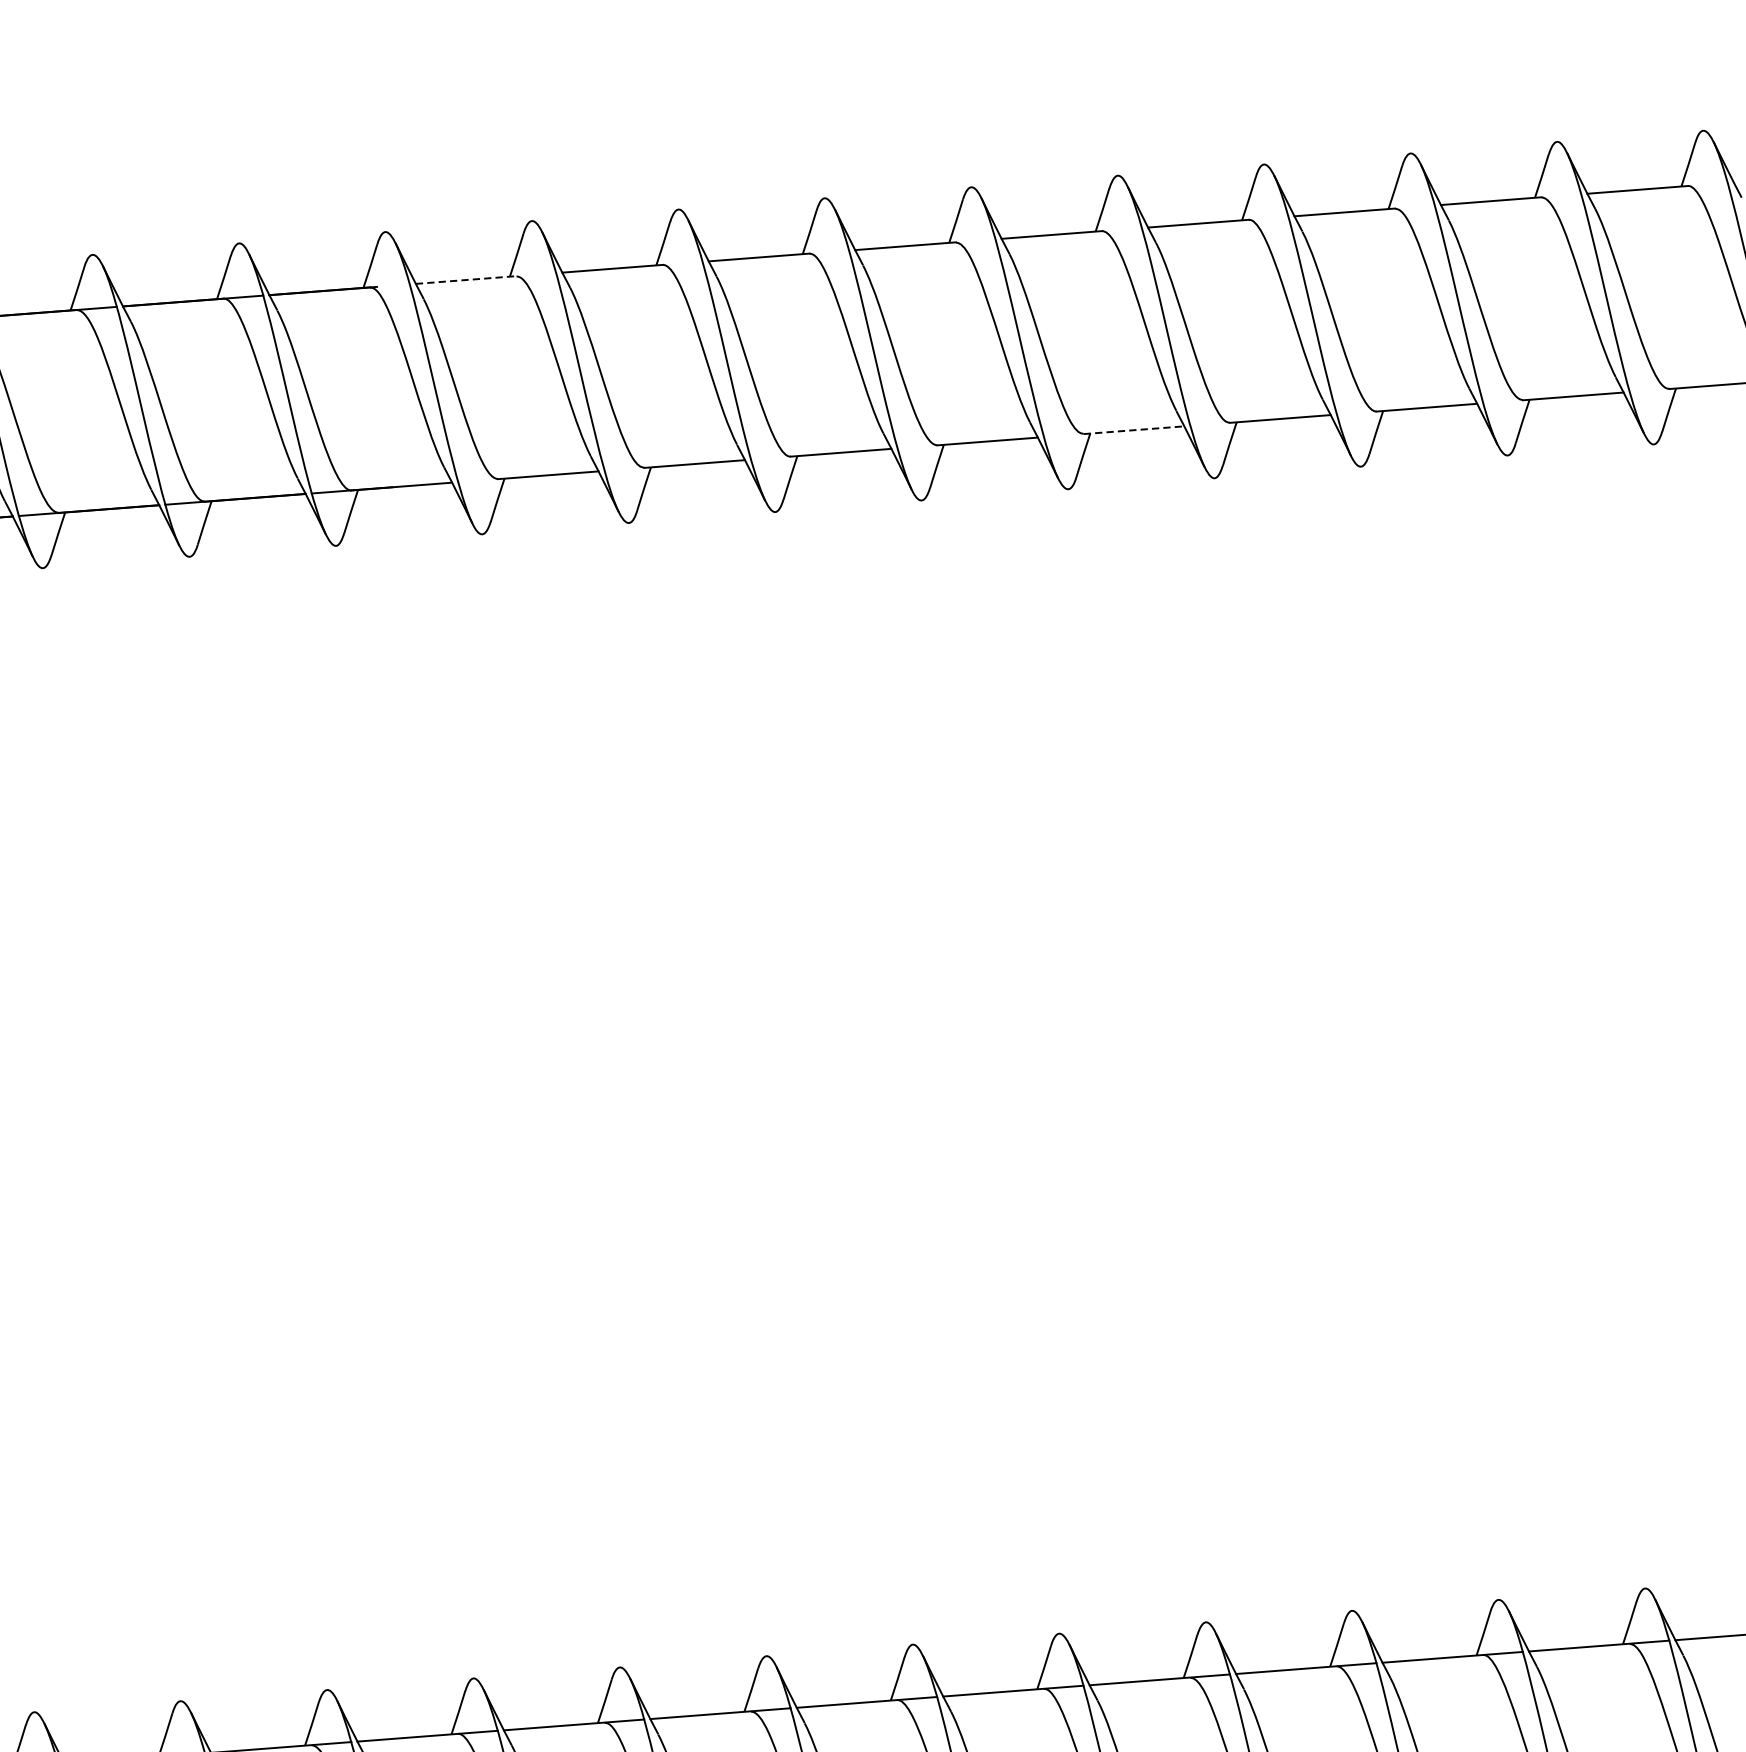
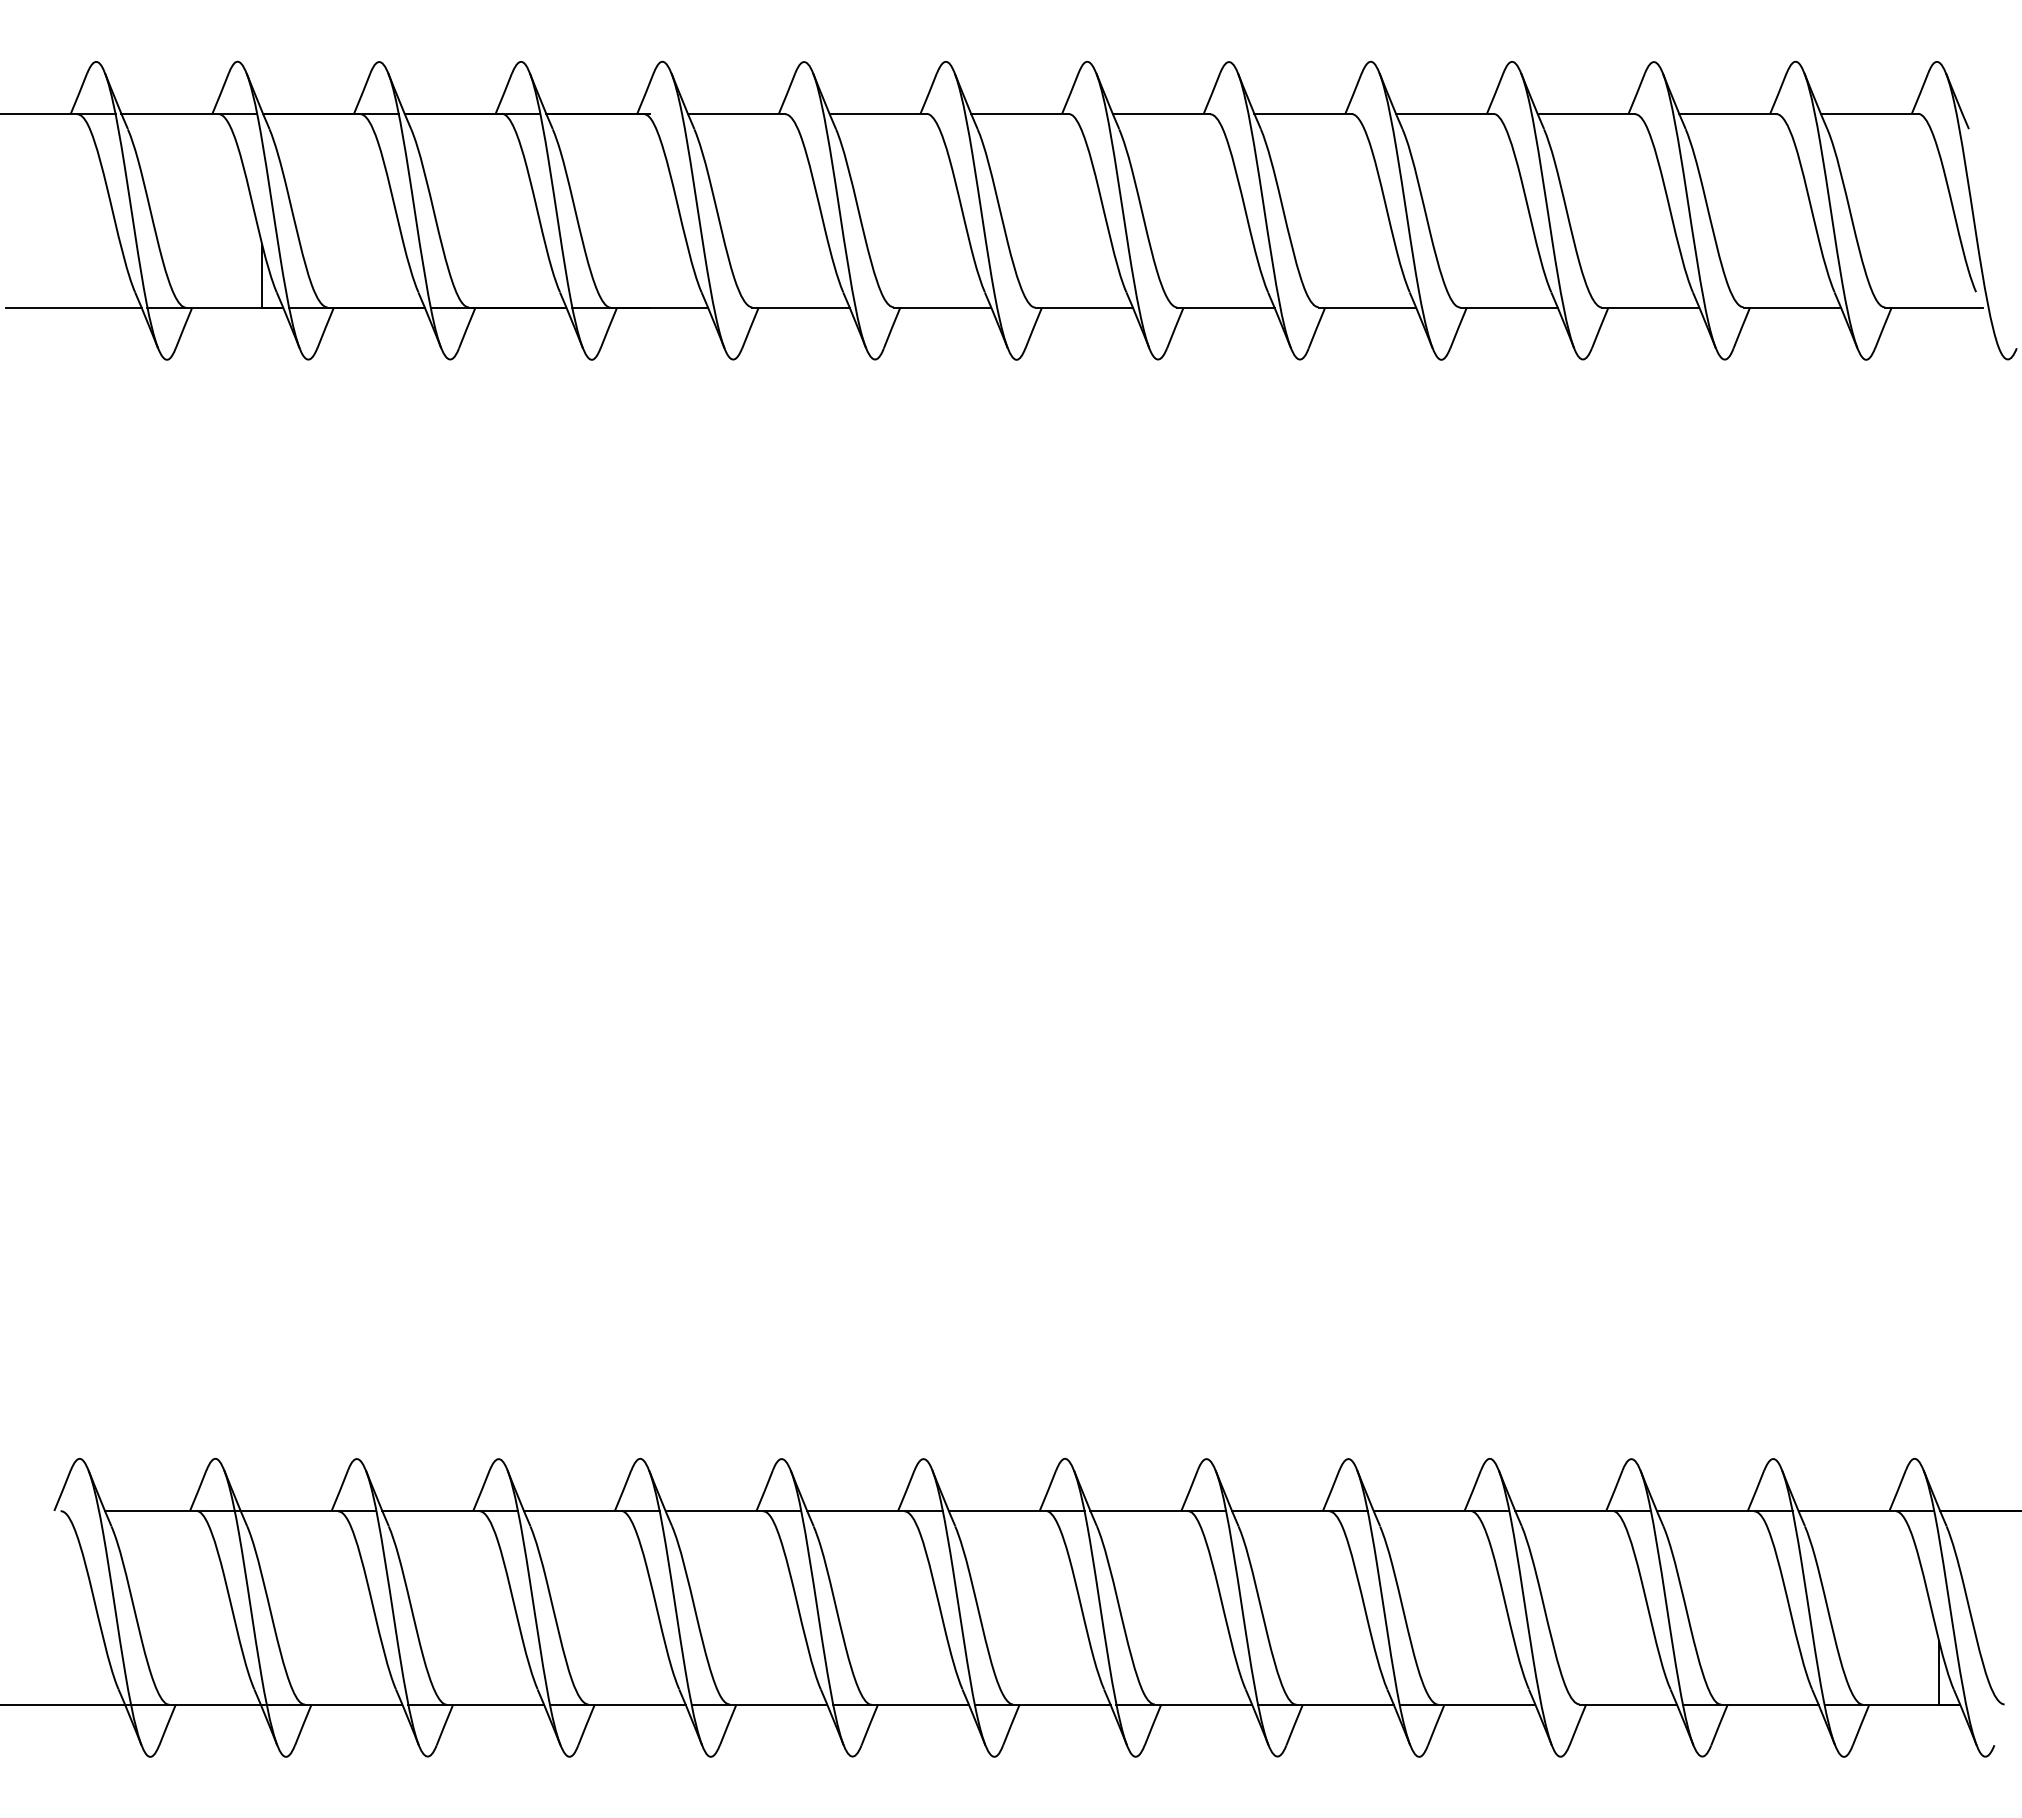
line: (466, 279) -> (736, 113), dashed -> solid
line: (1133, 430) -> (1367, 307), dashed -> solid

